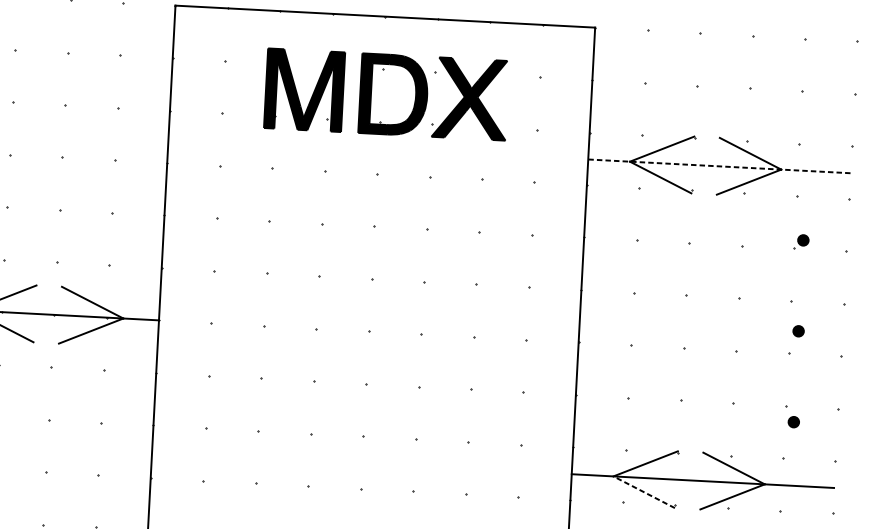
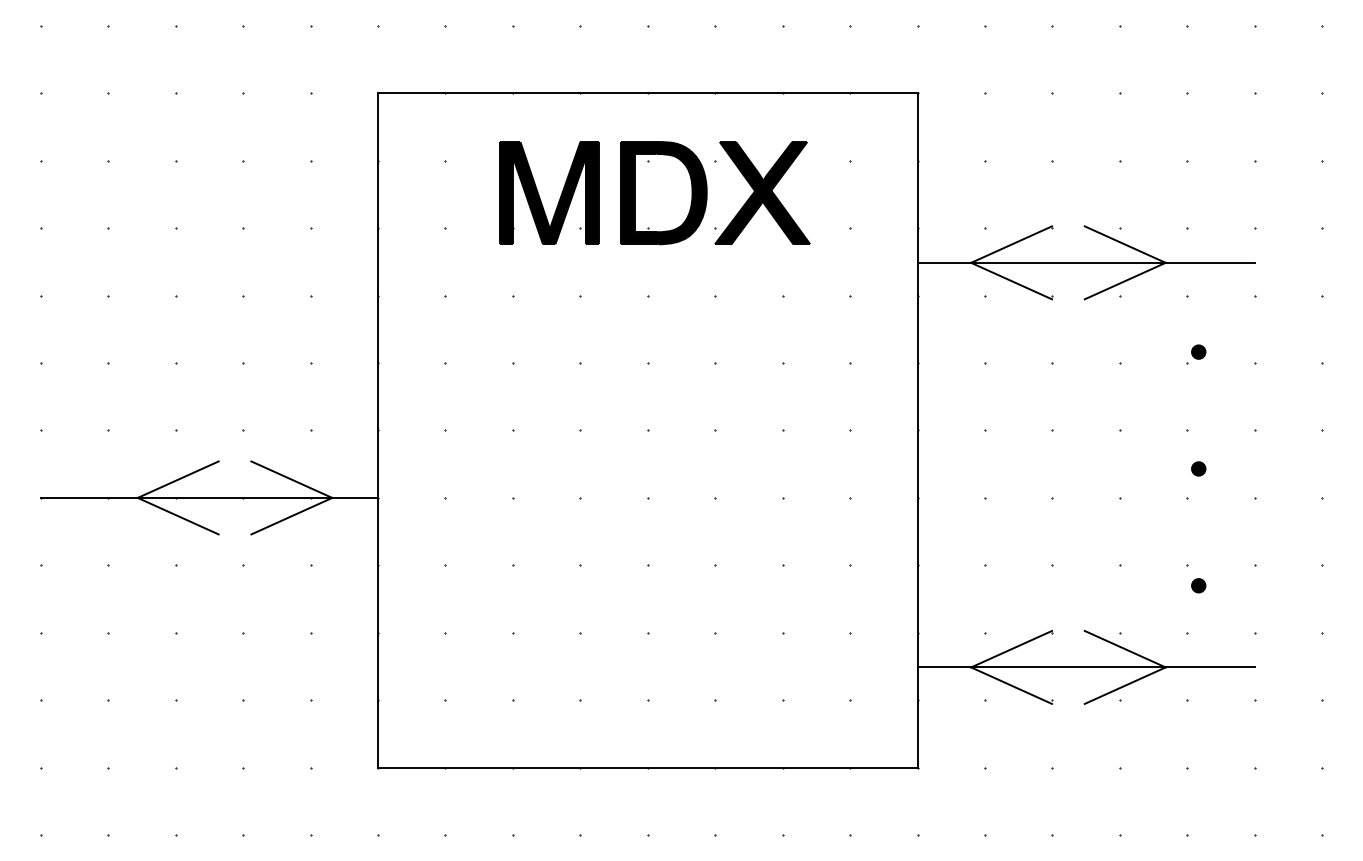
line: (719, 166) -> (1086, 262), dashed -> solid
line: (644, 492) -> (1011, 685), dashed -> solid

